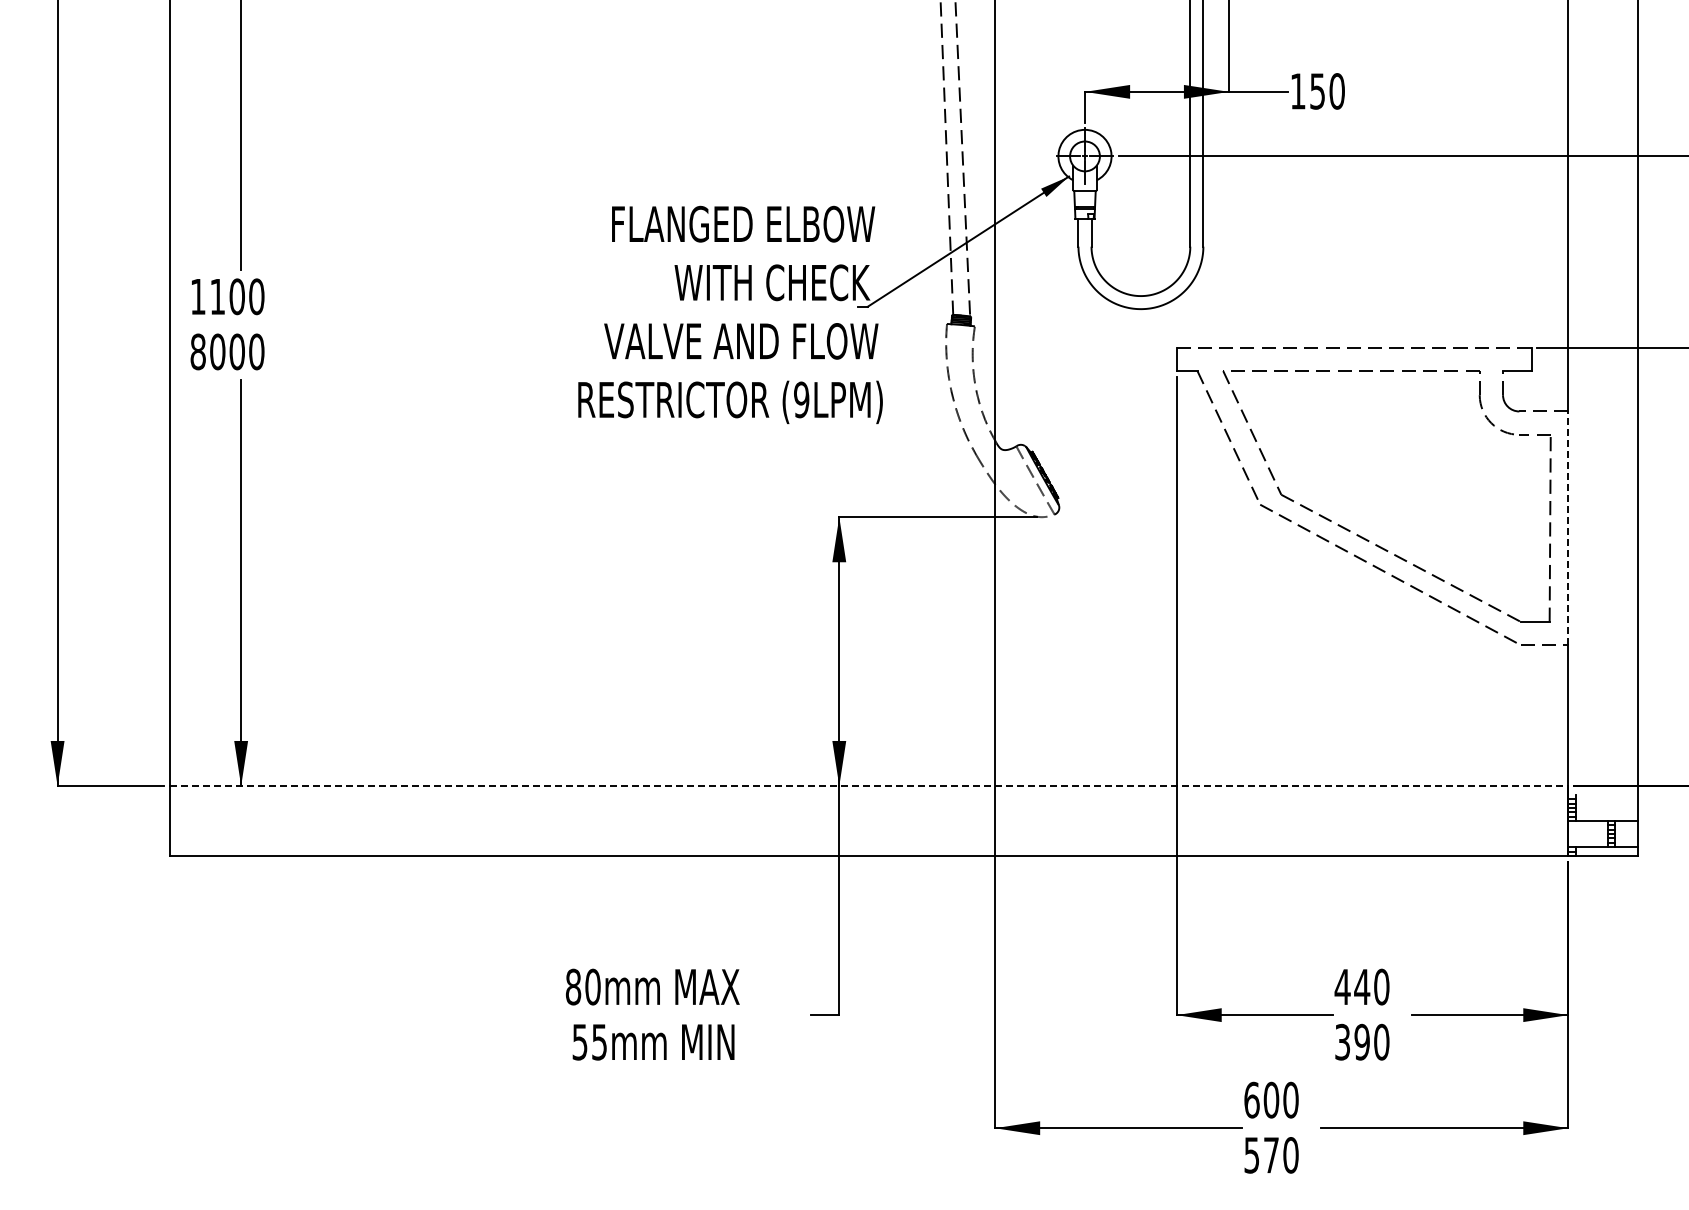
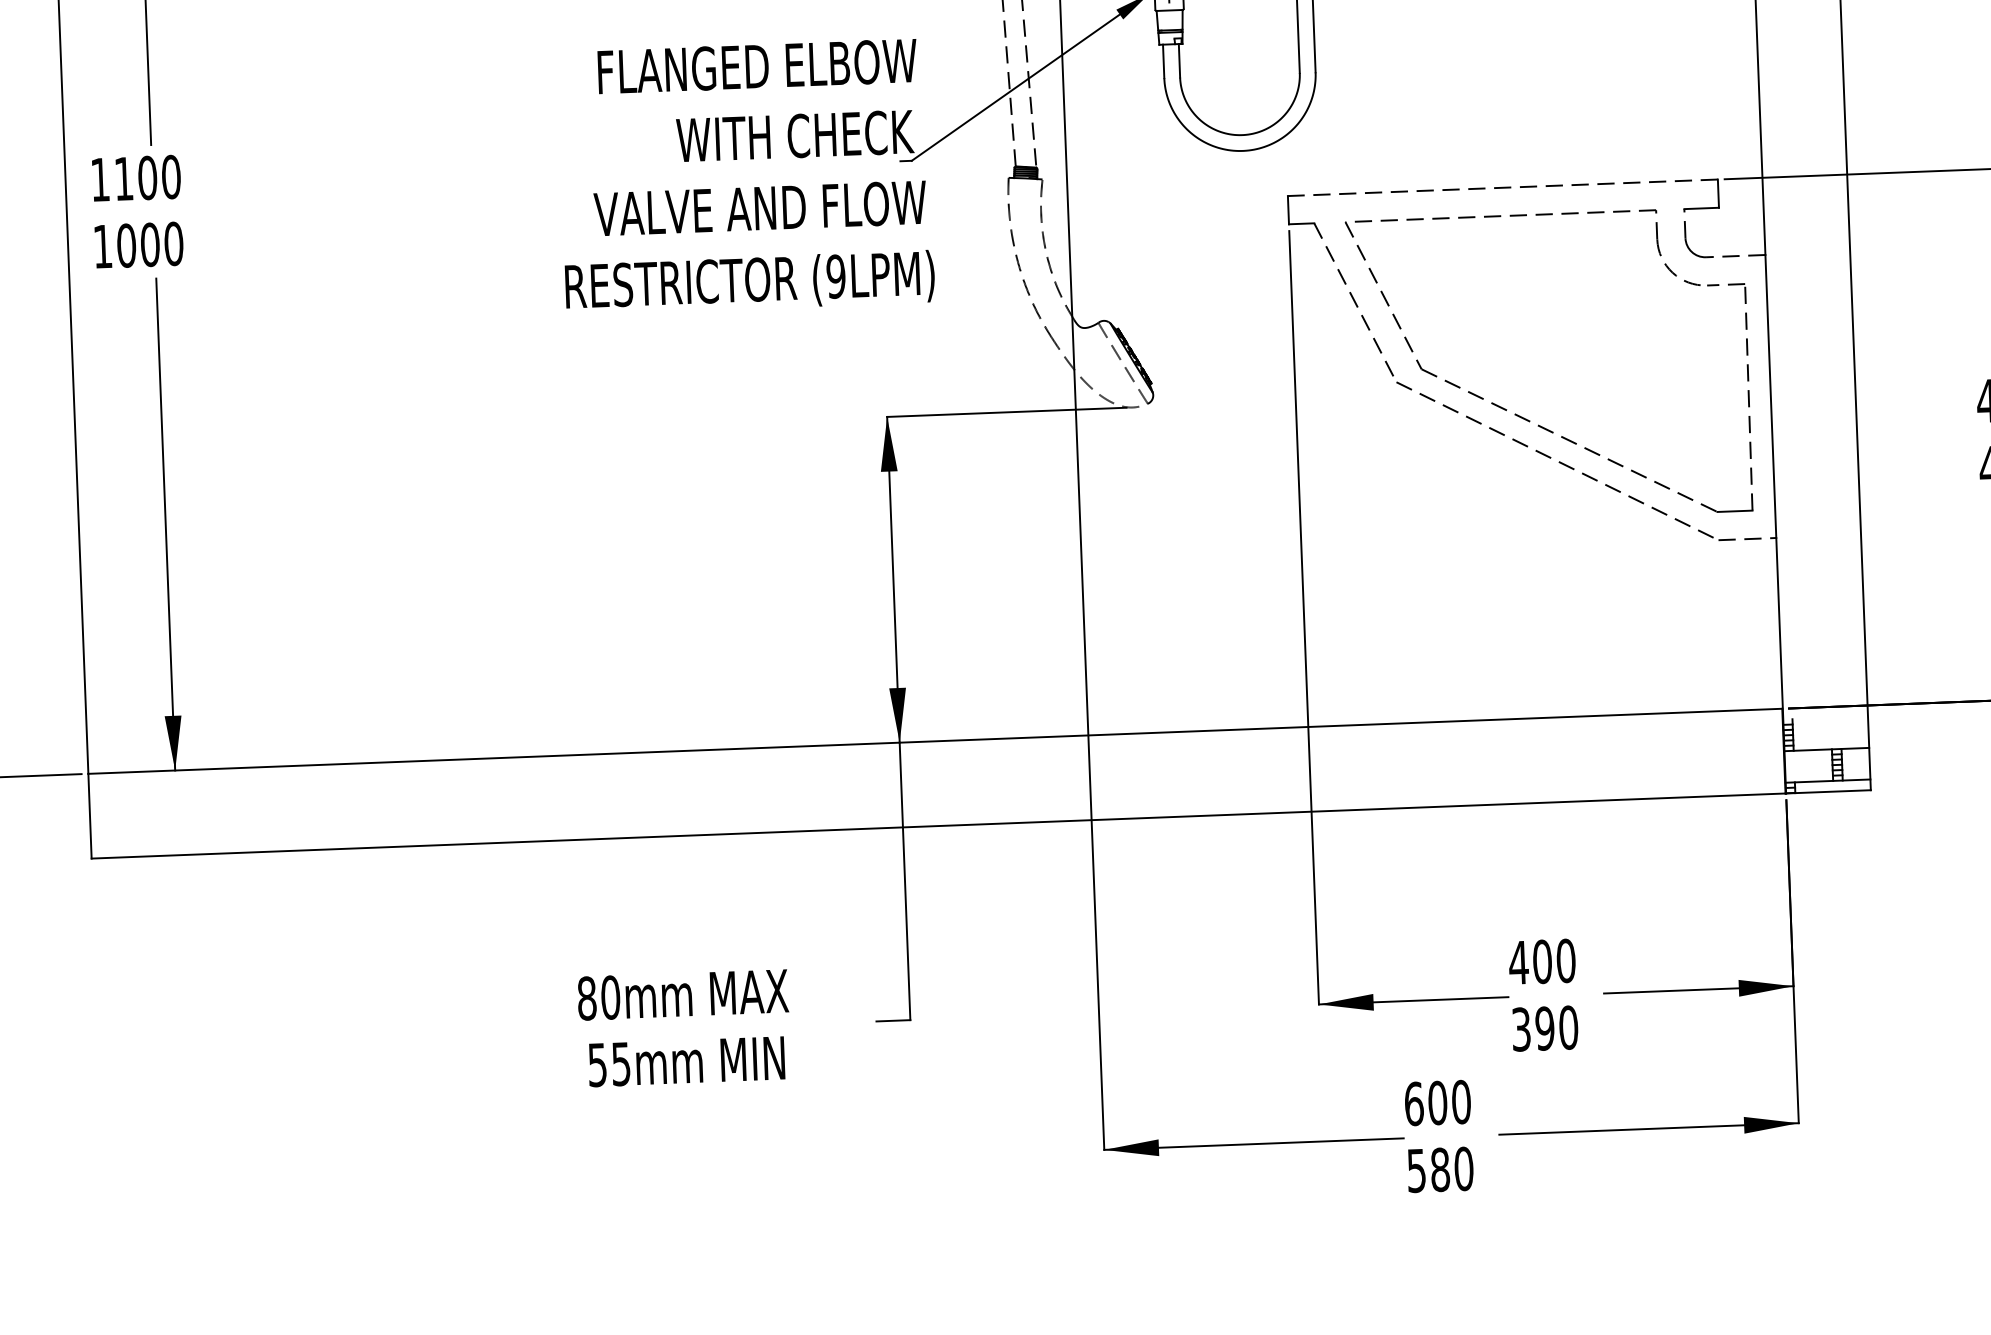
text: (197, 351) -> (102, 246), 8000 -> 1000
line: (1568, 528) -> (1771, 396), dashed -> solid
line: (869, 786) -> (936, 741), dashed -> solid
text: (1362, 986) -> (1542, 961), 440 -> 400
text: (1271, 1155) -> (1440, 1170), 570 -> 580

